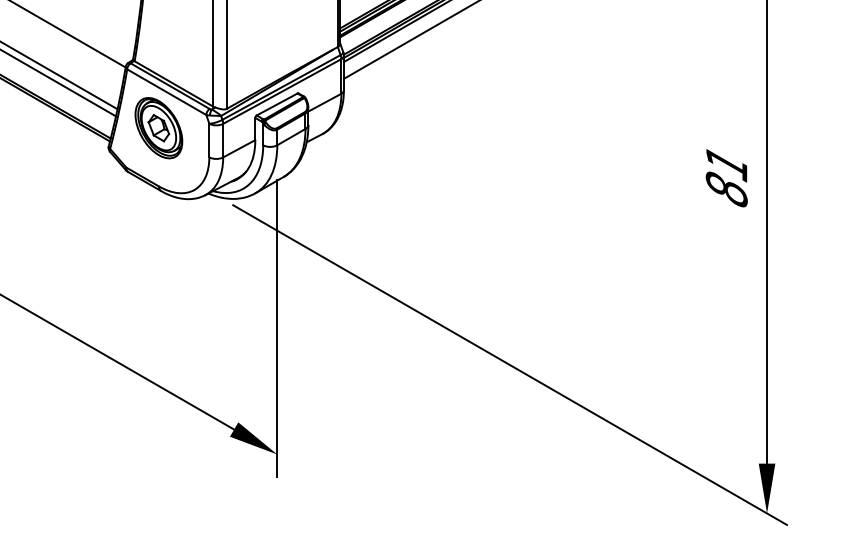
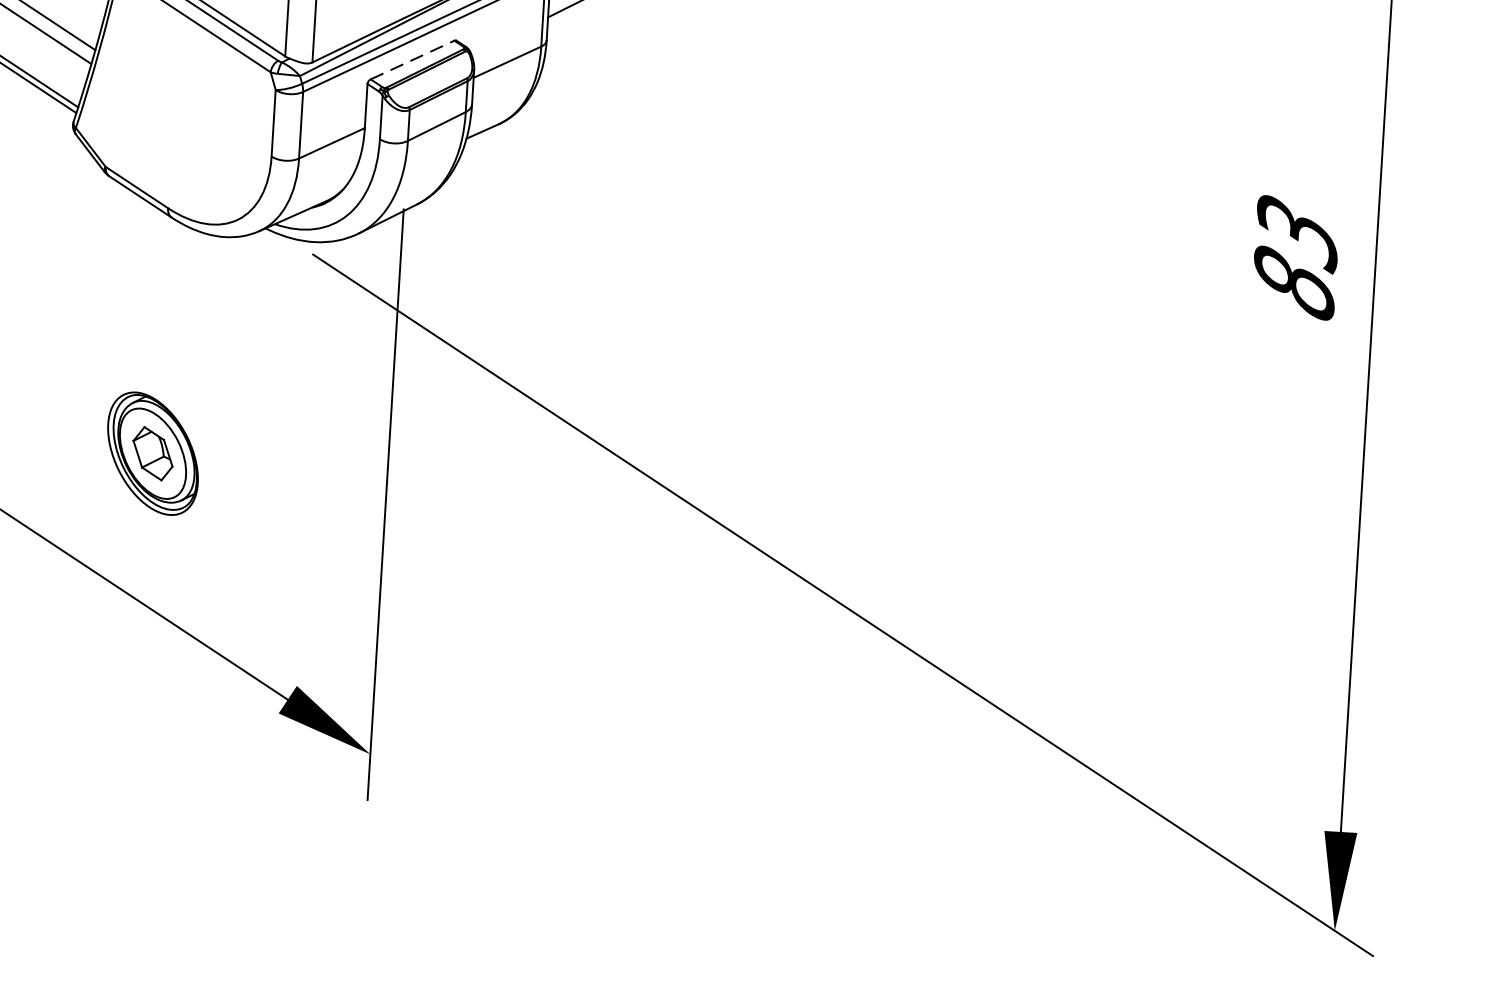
line: (277, 104) -> (413, 60), solid -> dashed
part: (158, 128) -> (152, 454), moved
text: (726, 164) -> (1296, 233), 81 -> 83

